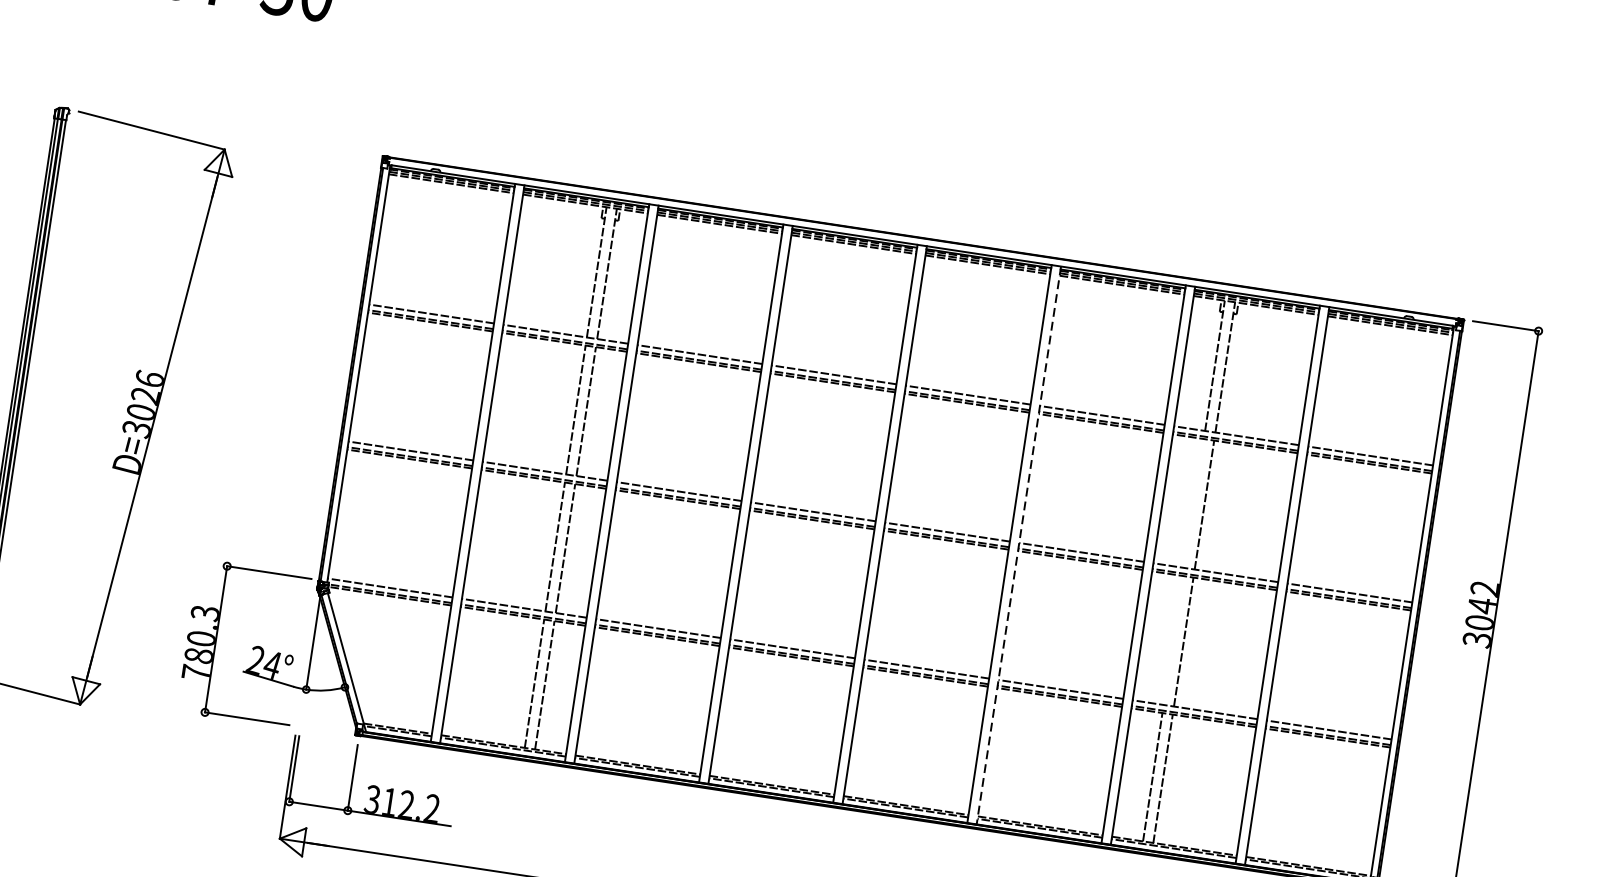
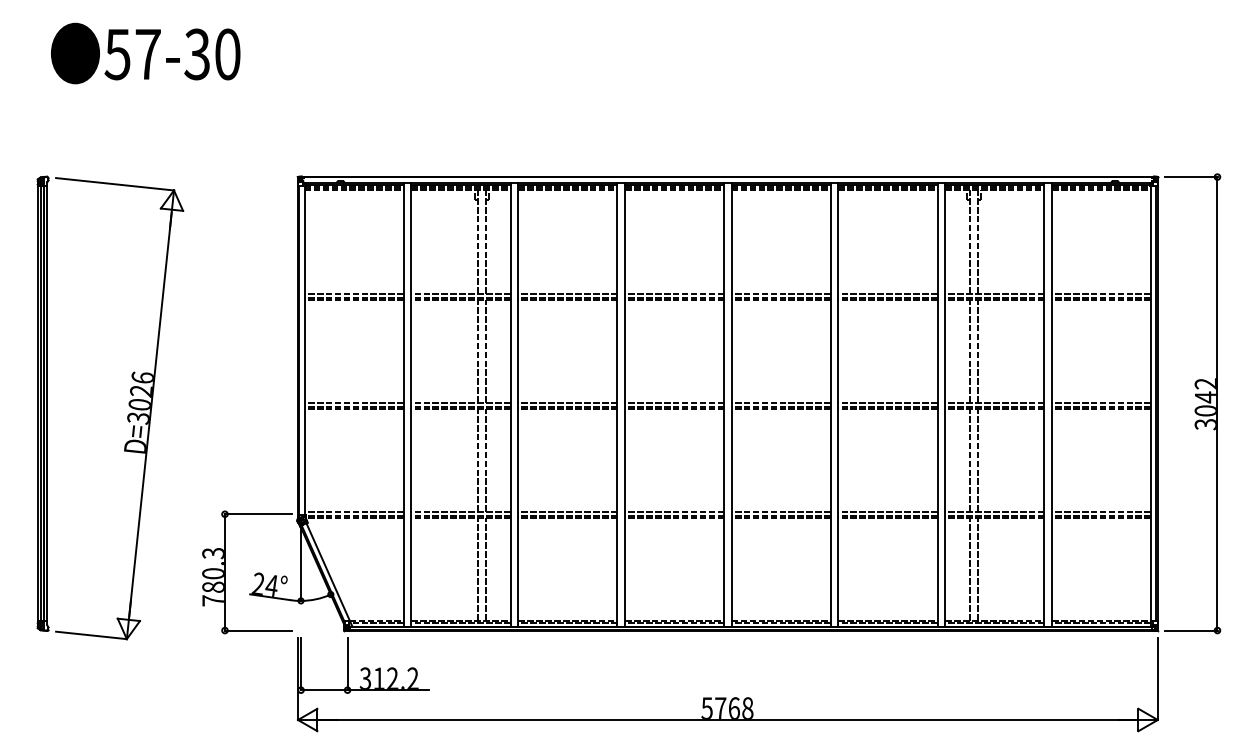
line: (1193, 503) -> (969, 351), added
line: (1019, 544) -> (838, 404), dashed -> solid
line: (1173, 640) -> (969, 460), added

